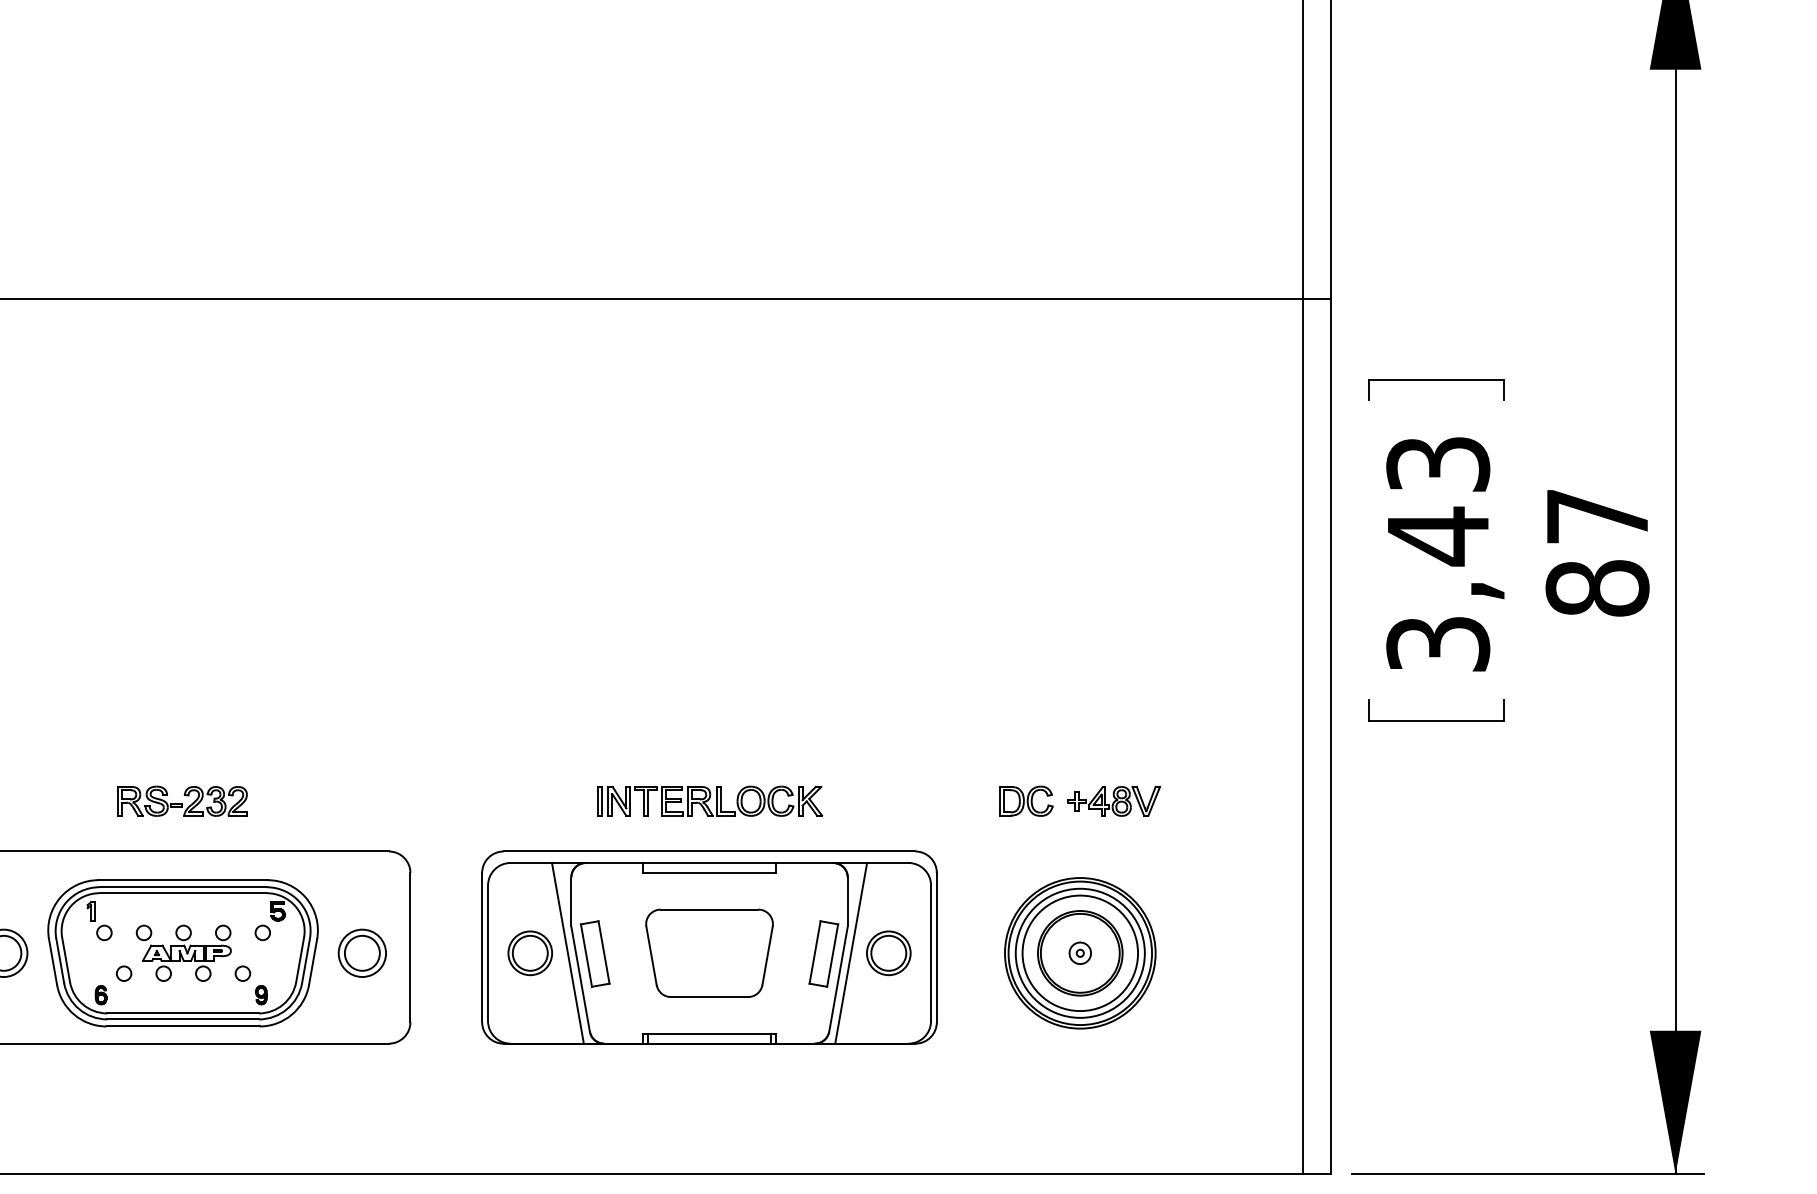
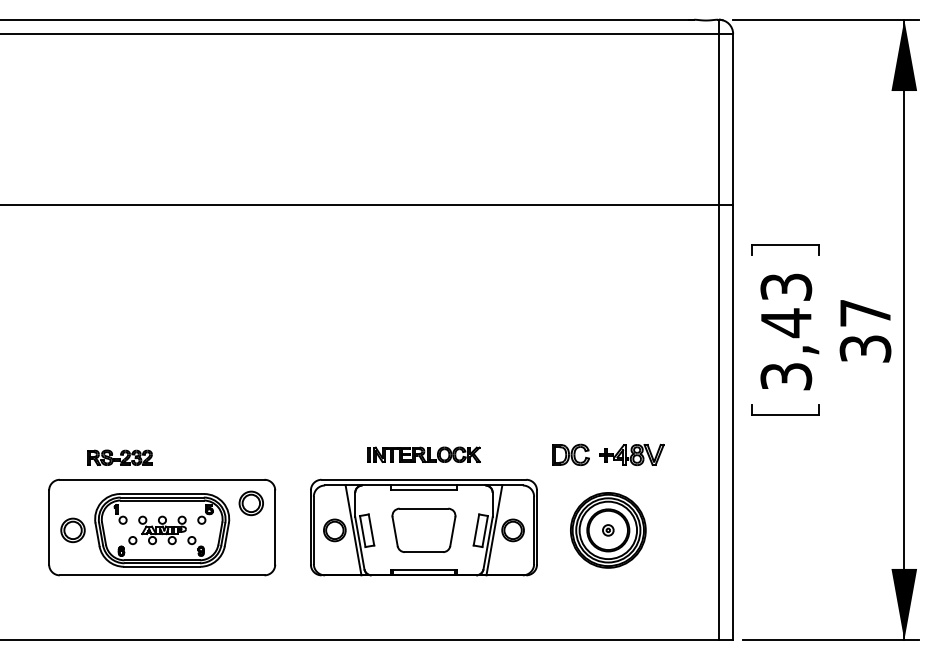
text: (1597, 587) -> (865, 348), 87 -> 37
part: (181, 800) -> (119, 457), moved
part: (1080, 800) -> (608, 454), size x1.4
part: (360, 953) -> (250, 503), moved

